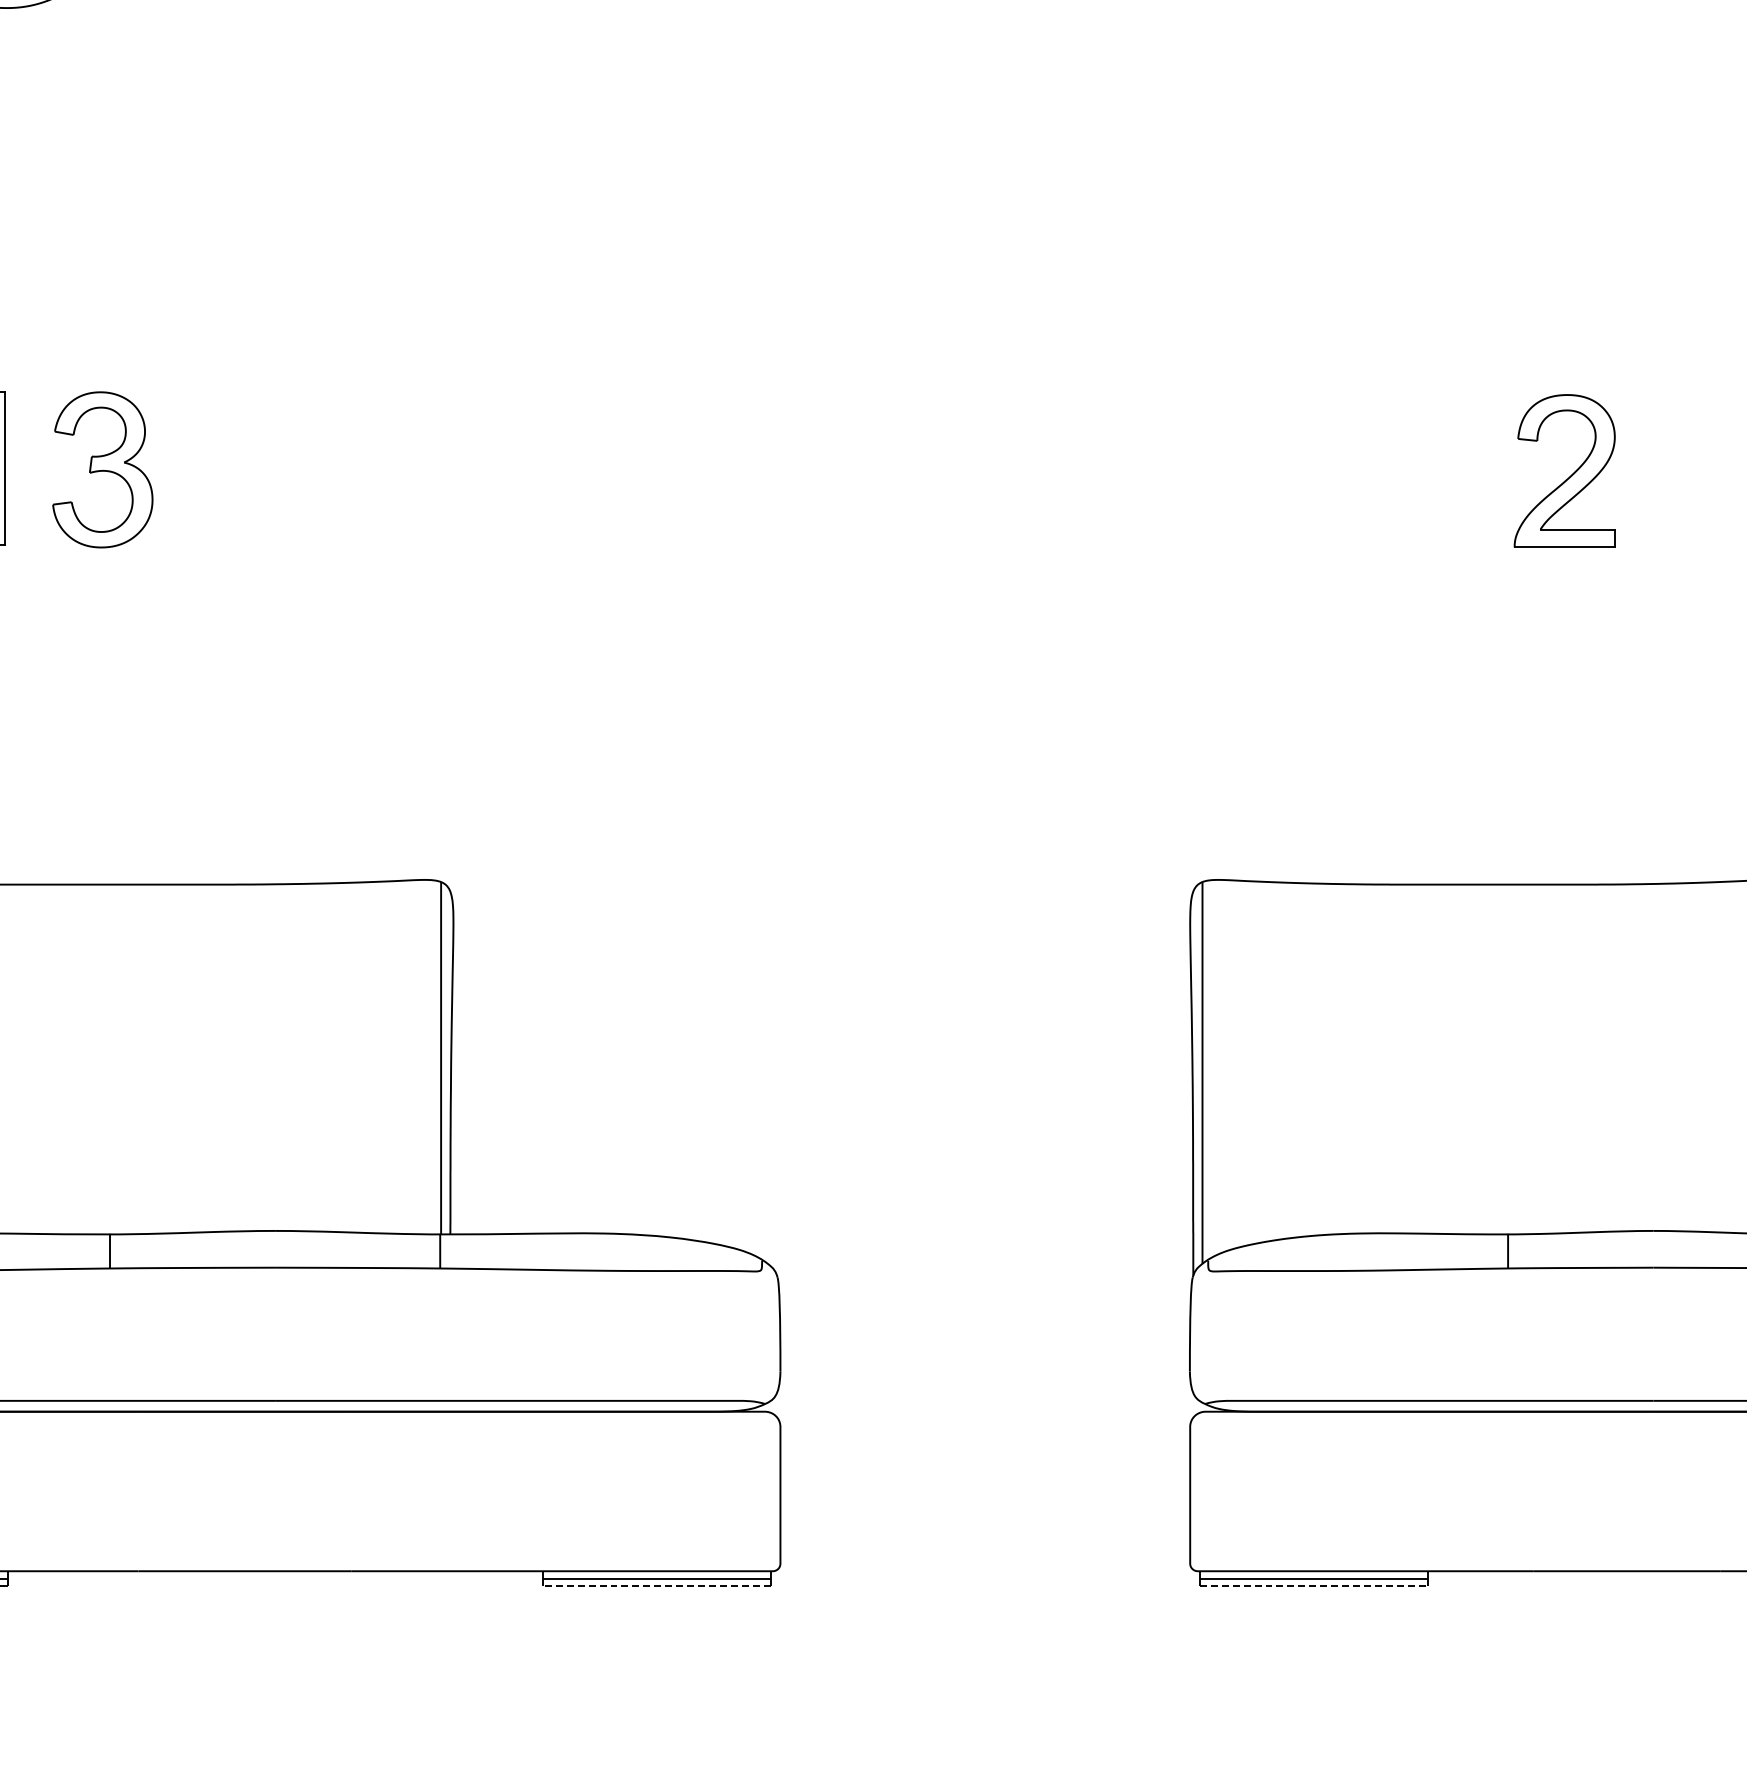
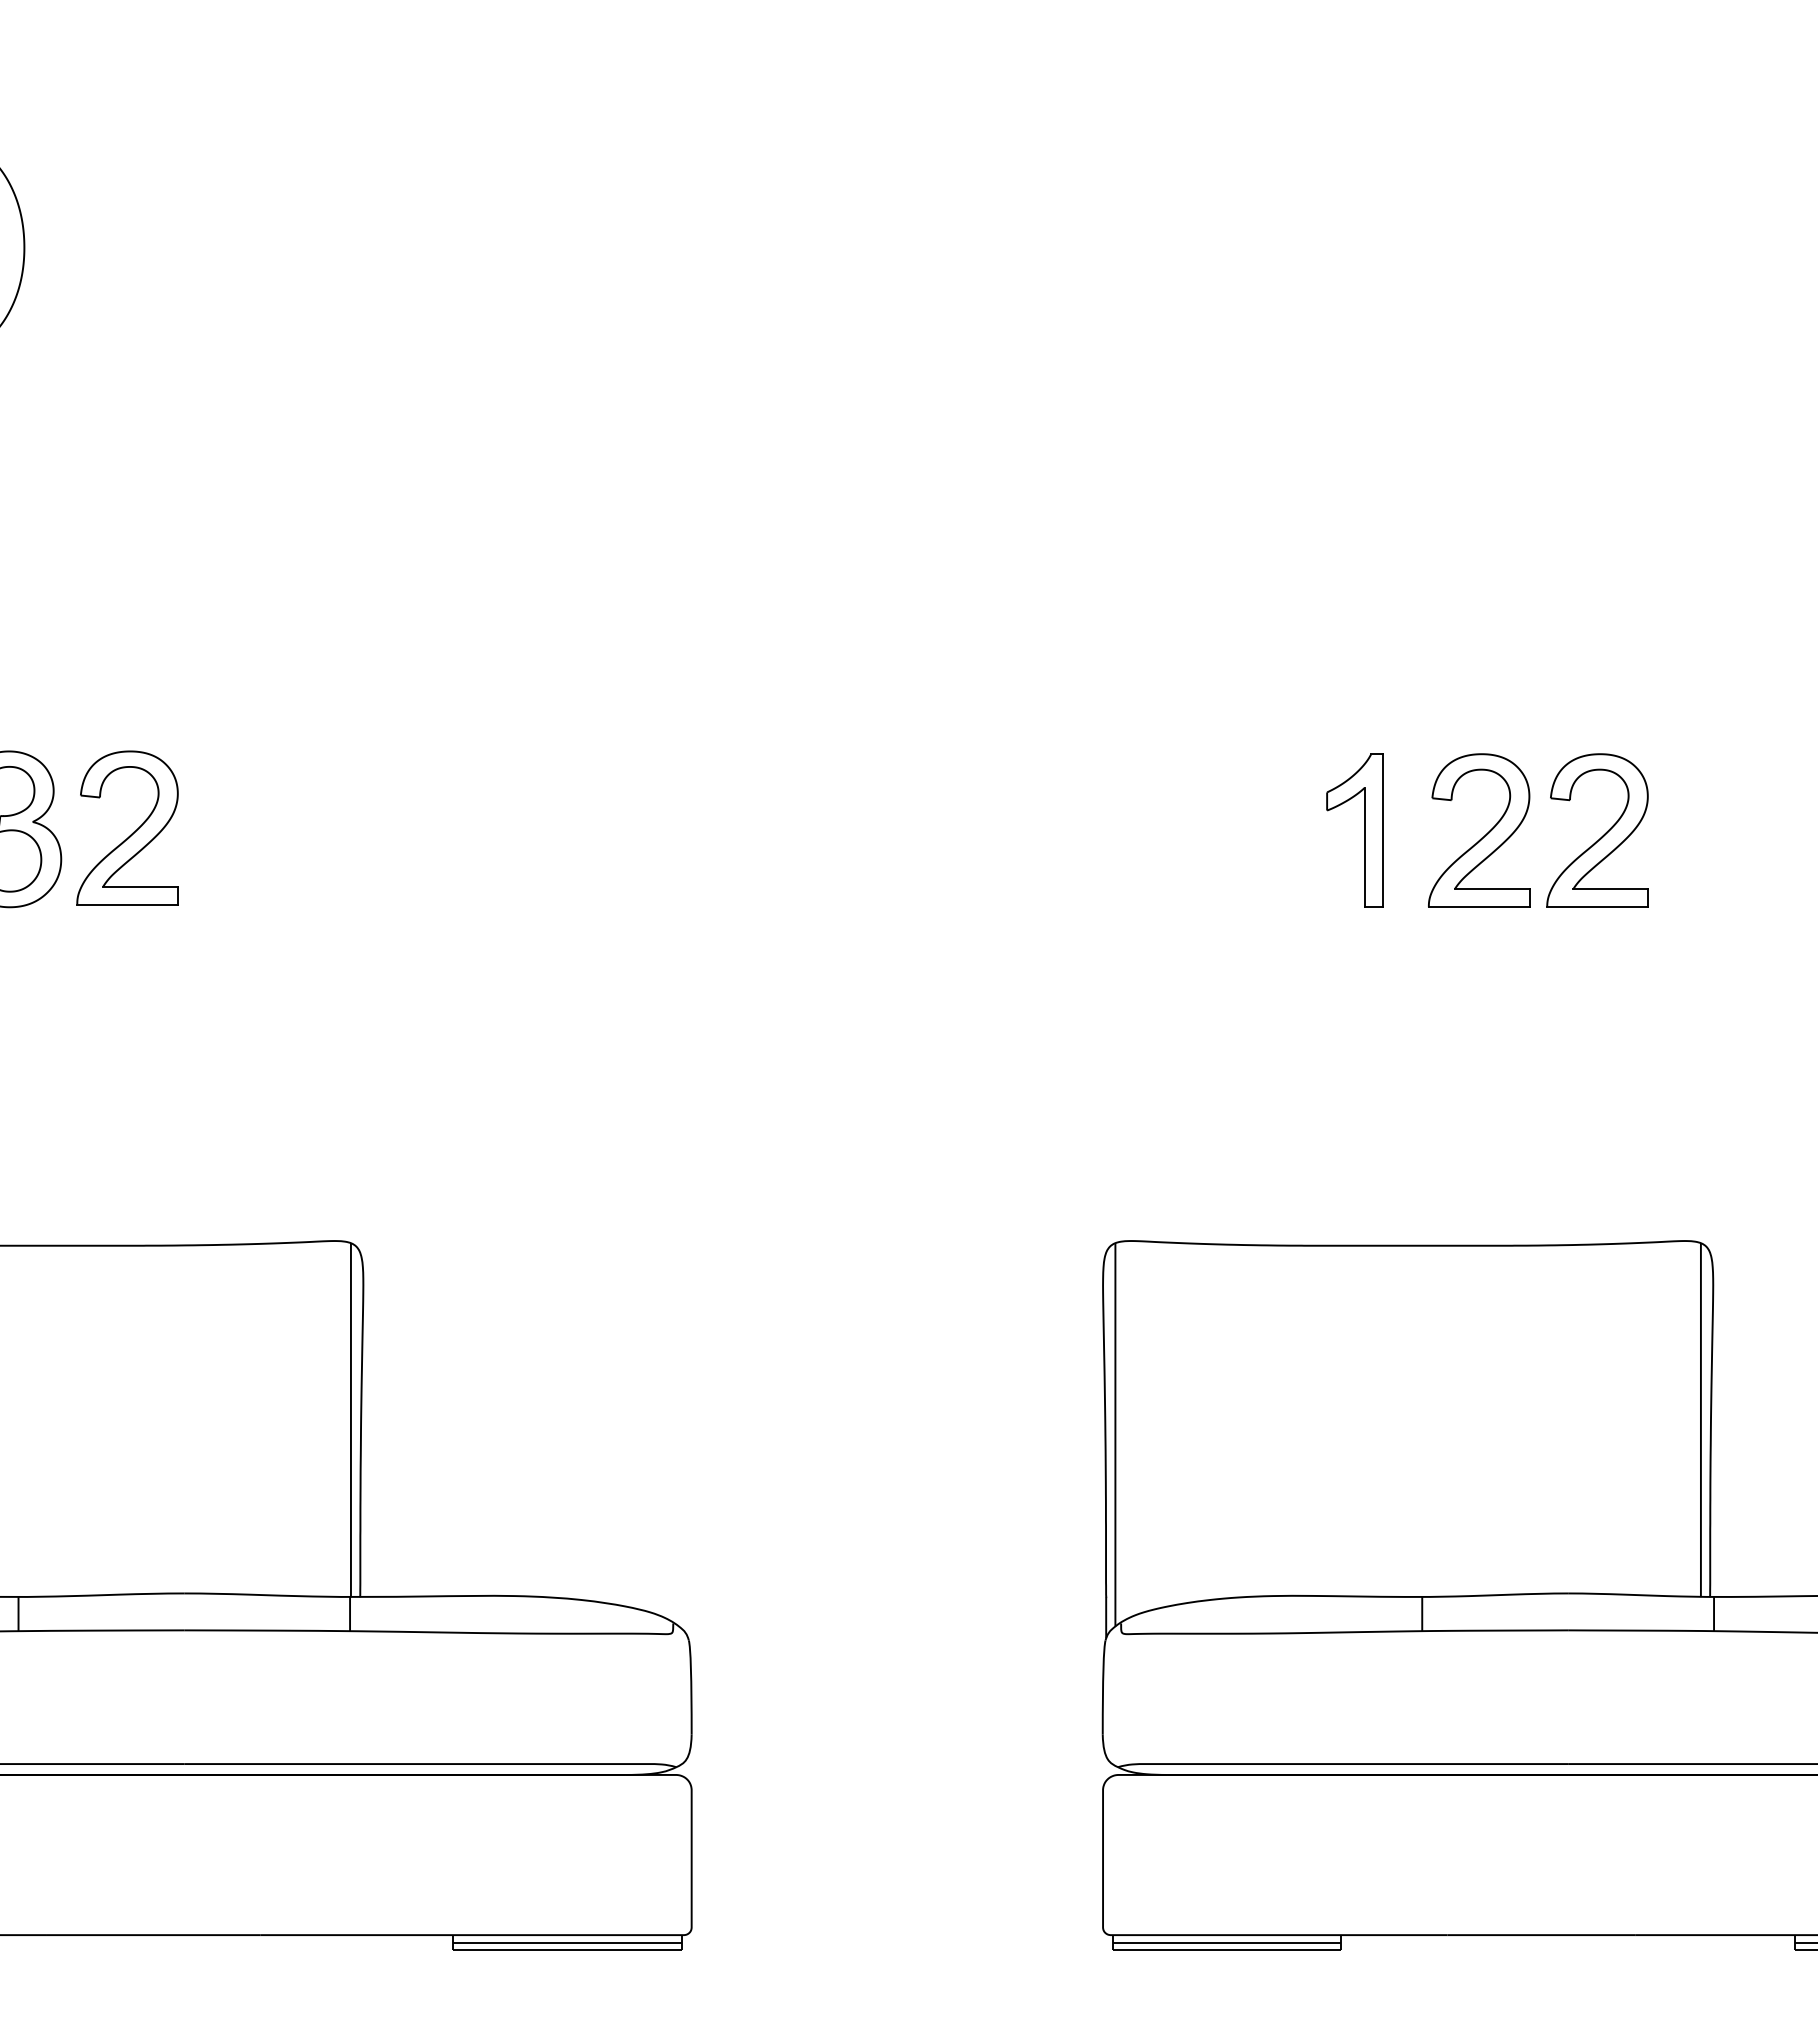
part: (1450, 471) -> (1364, 830), added
part: (223, 473) -> (132, 832), added
part: (1687, 476) -> (1602, 835), added
line: (656, 1586) -> (567, 1950), dashed -> solid
line: (1314, 1586) -> (1227, 1950), dashed -> solid

